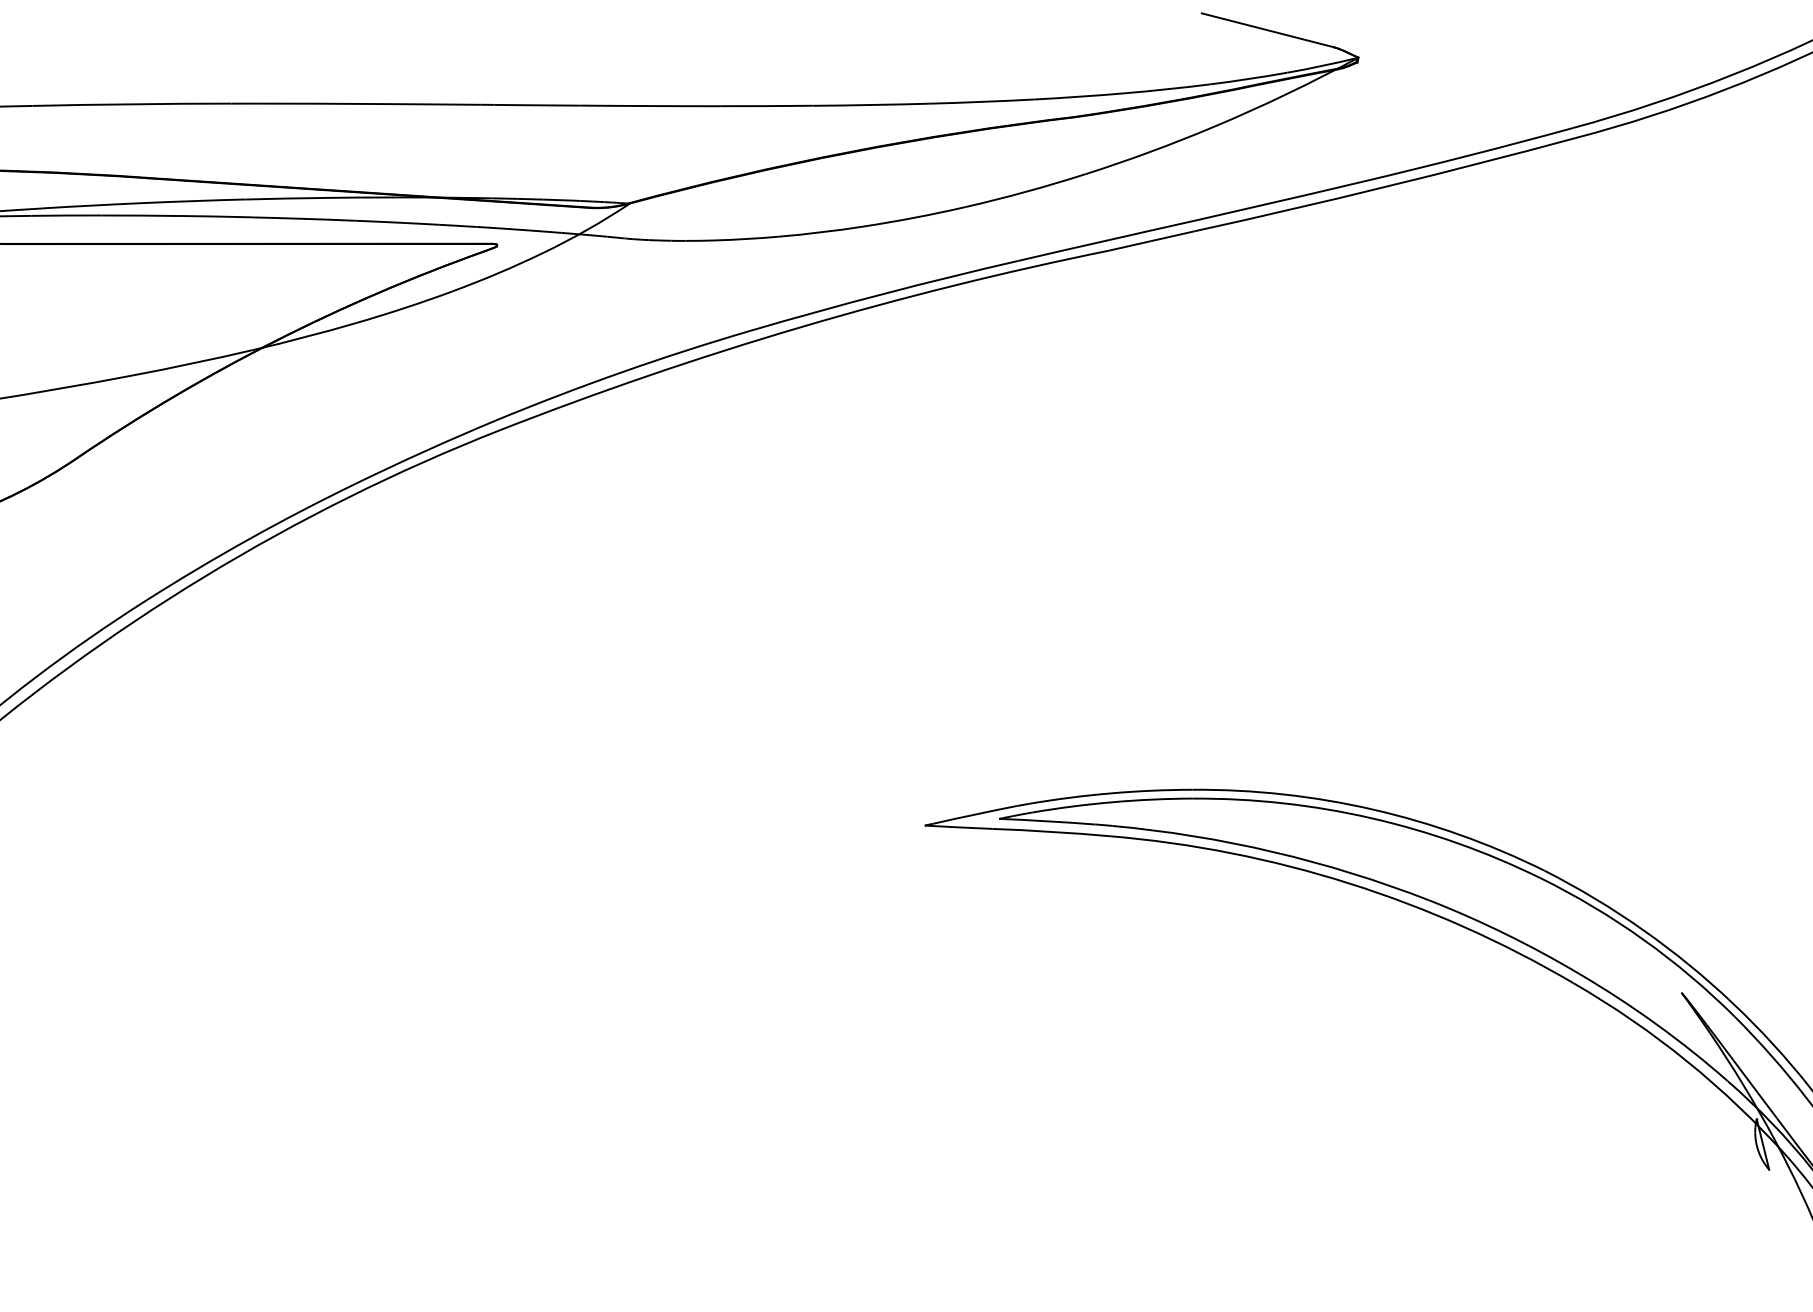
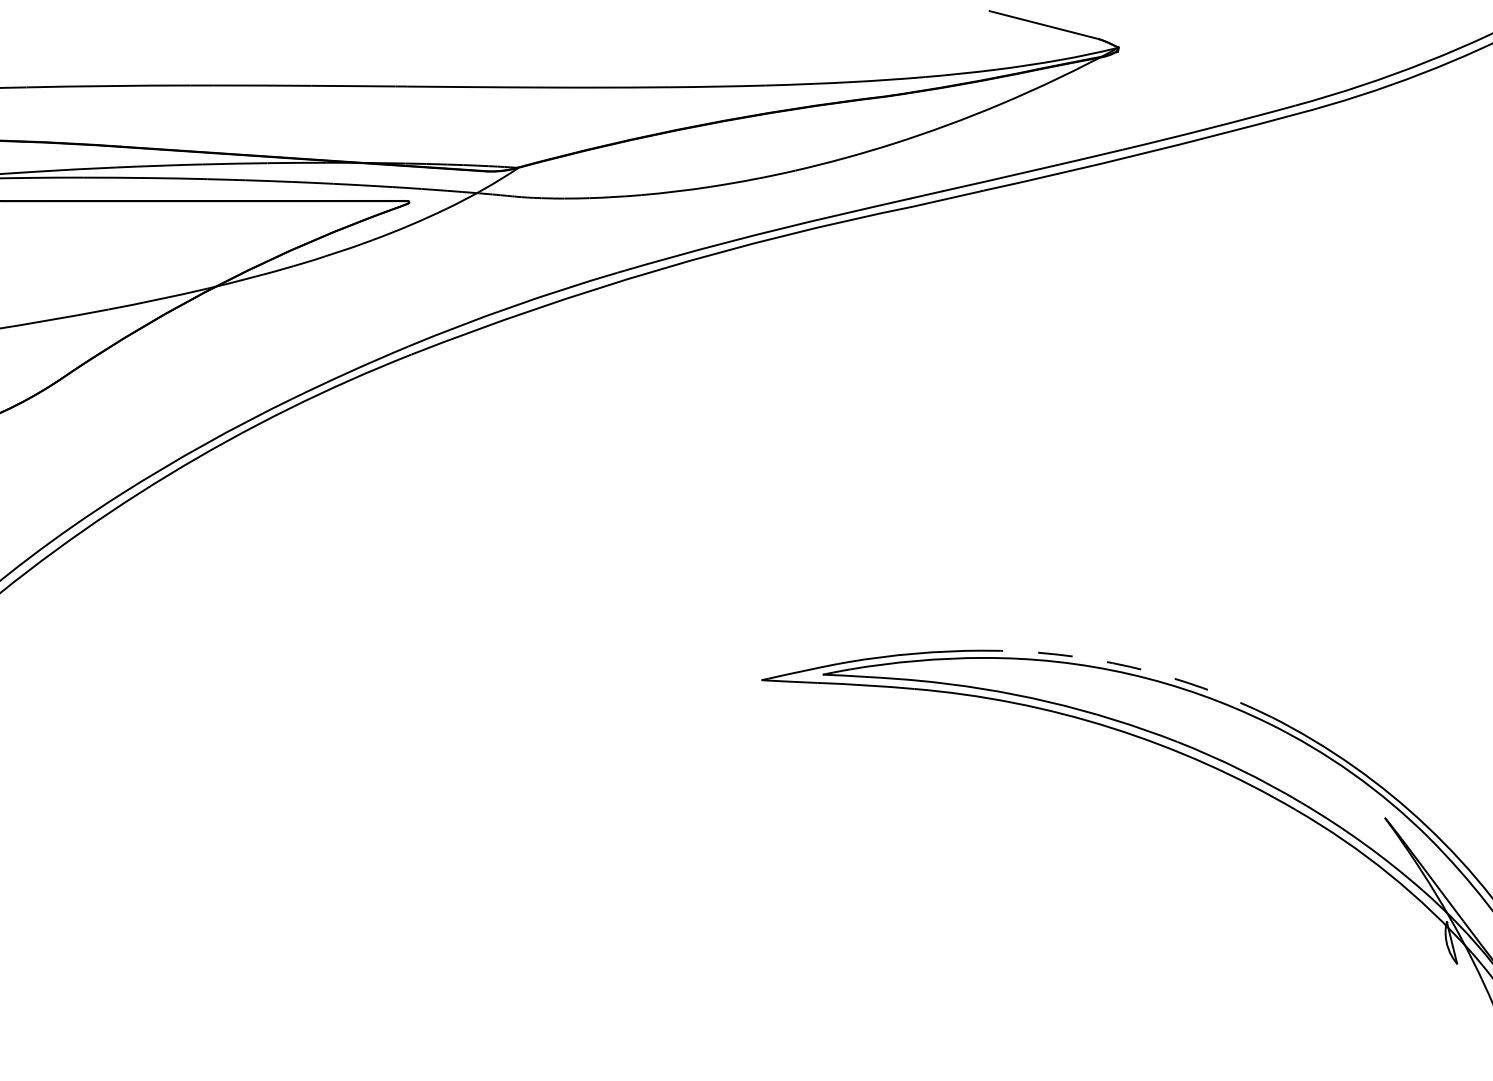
arc: (1372, 810) -> (1130, 667), solid -> dashed

